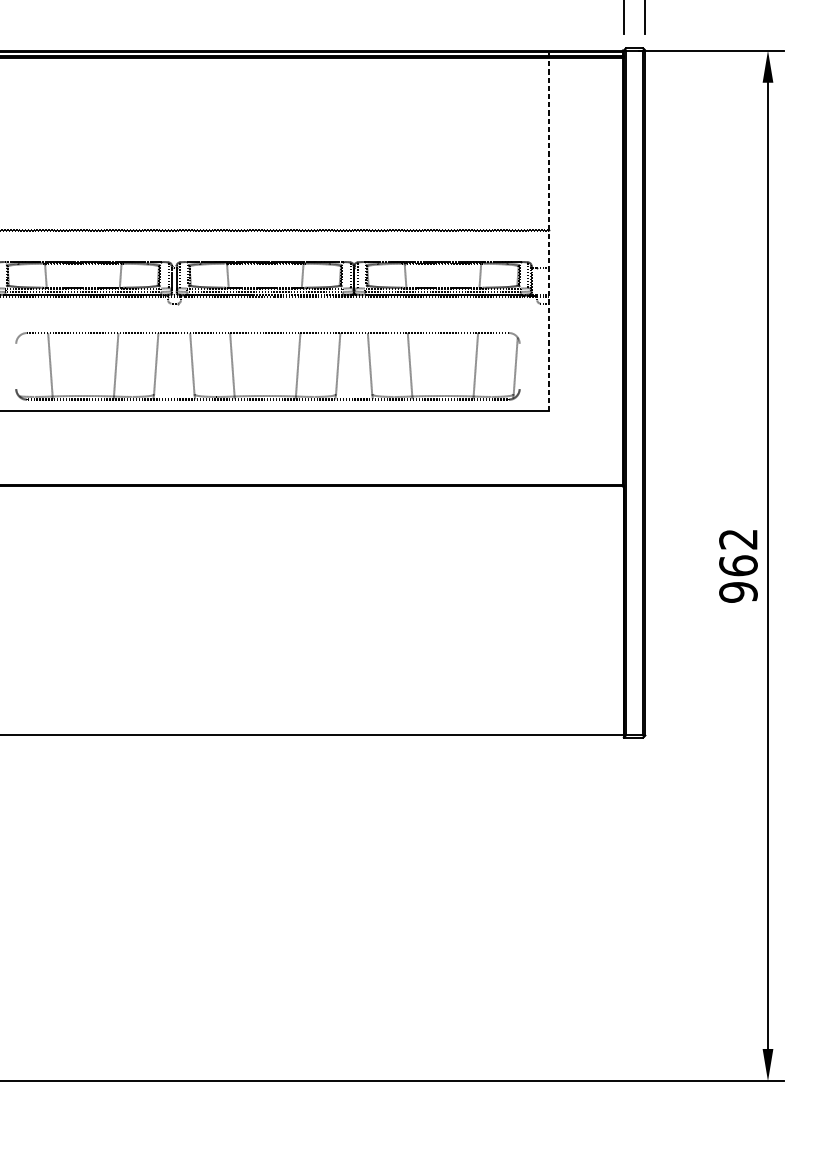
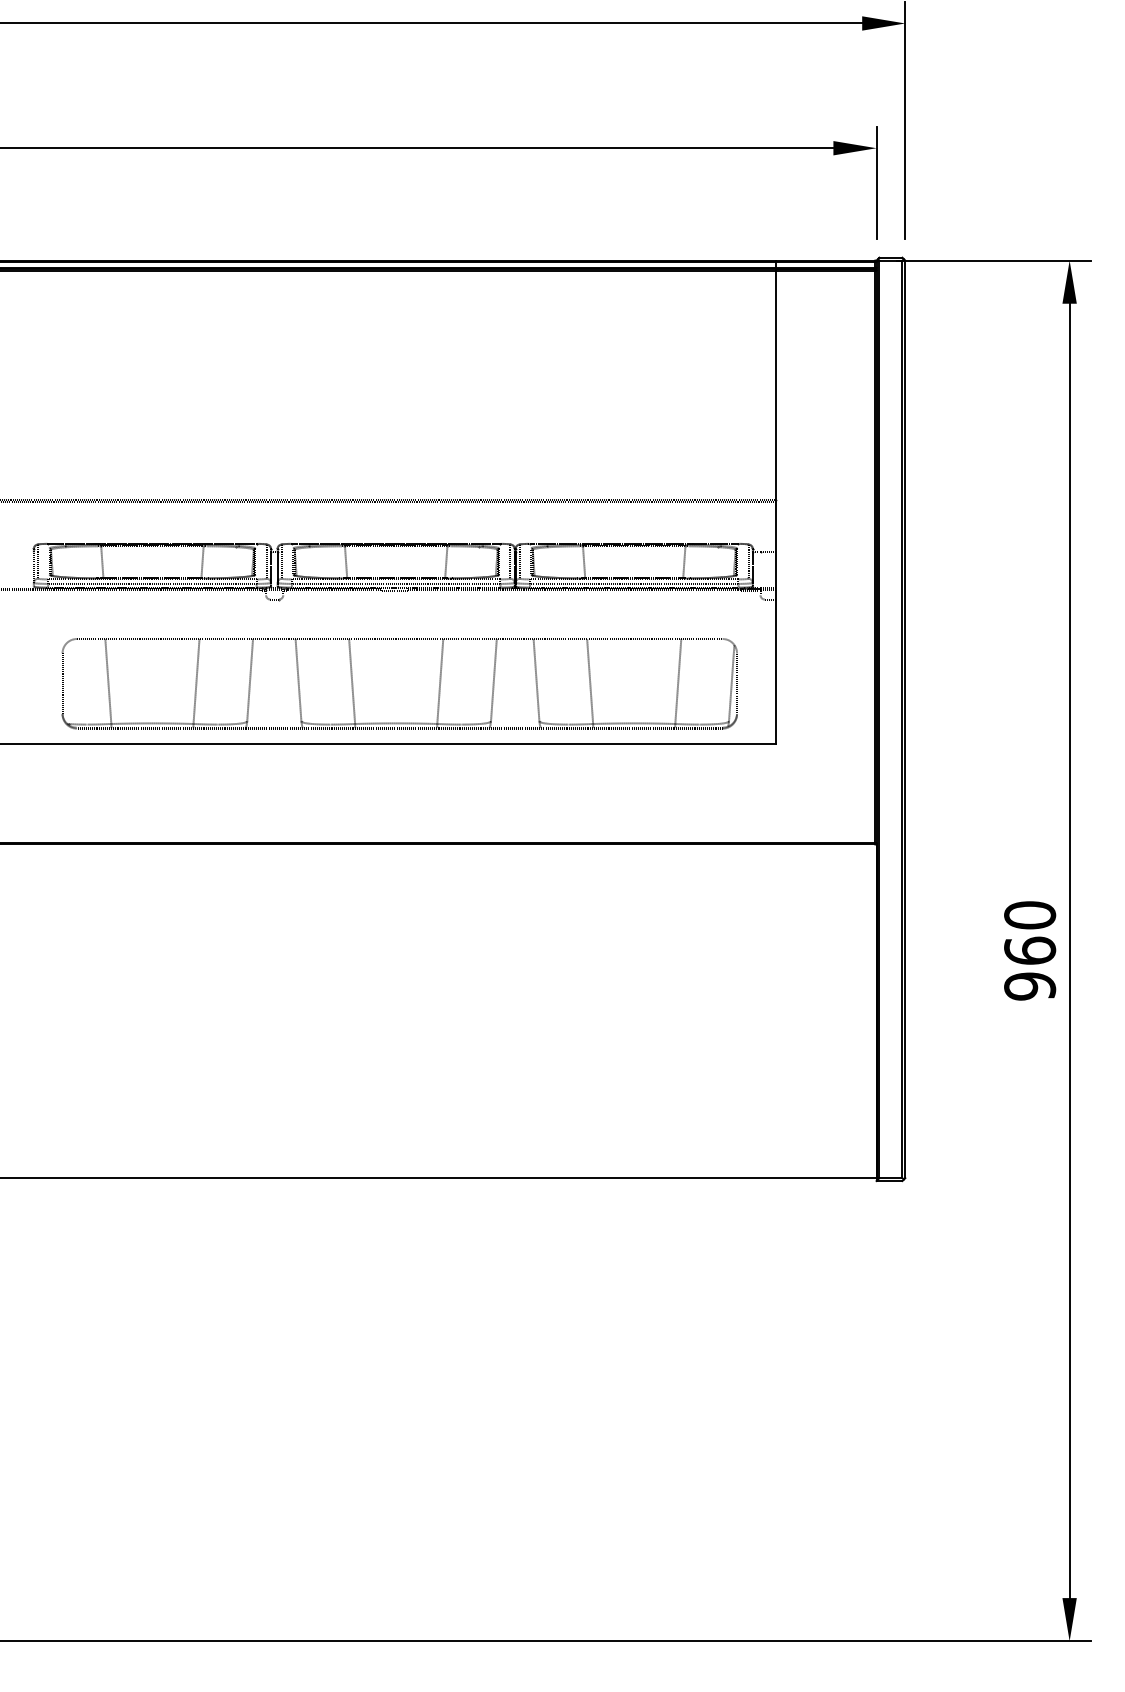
line: (548, 231) -> (775, 502), dashed -> solid
line: (16, 366) -> (62, 683), added
line: (520, 366) -> (737, 683), added
text: (738, 539) -> (1030, 915), 962 -> 960

